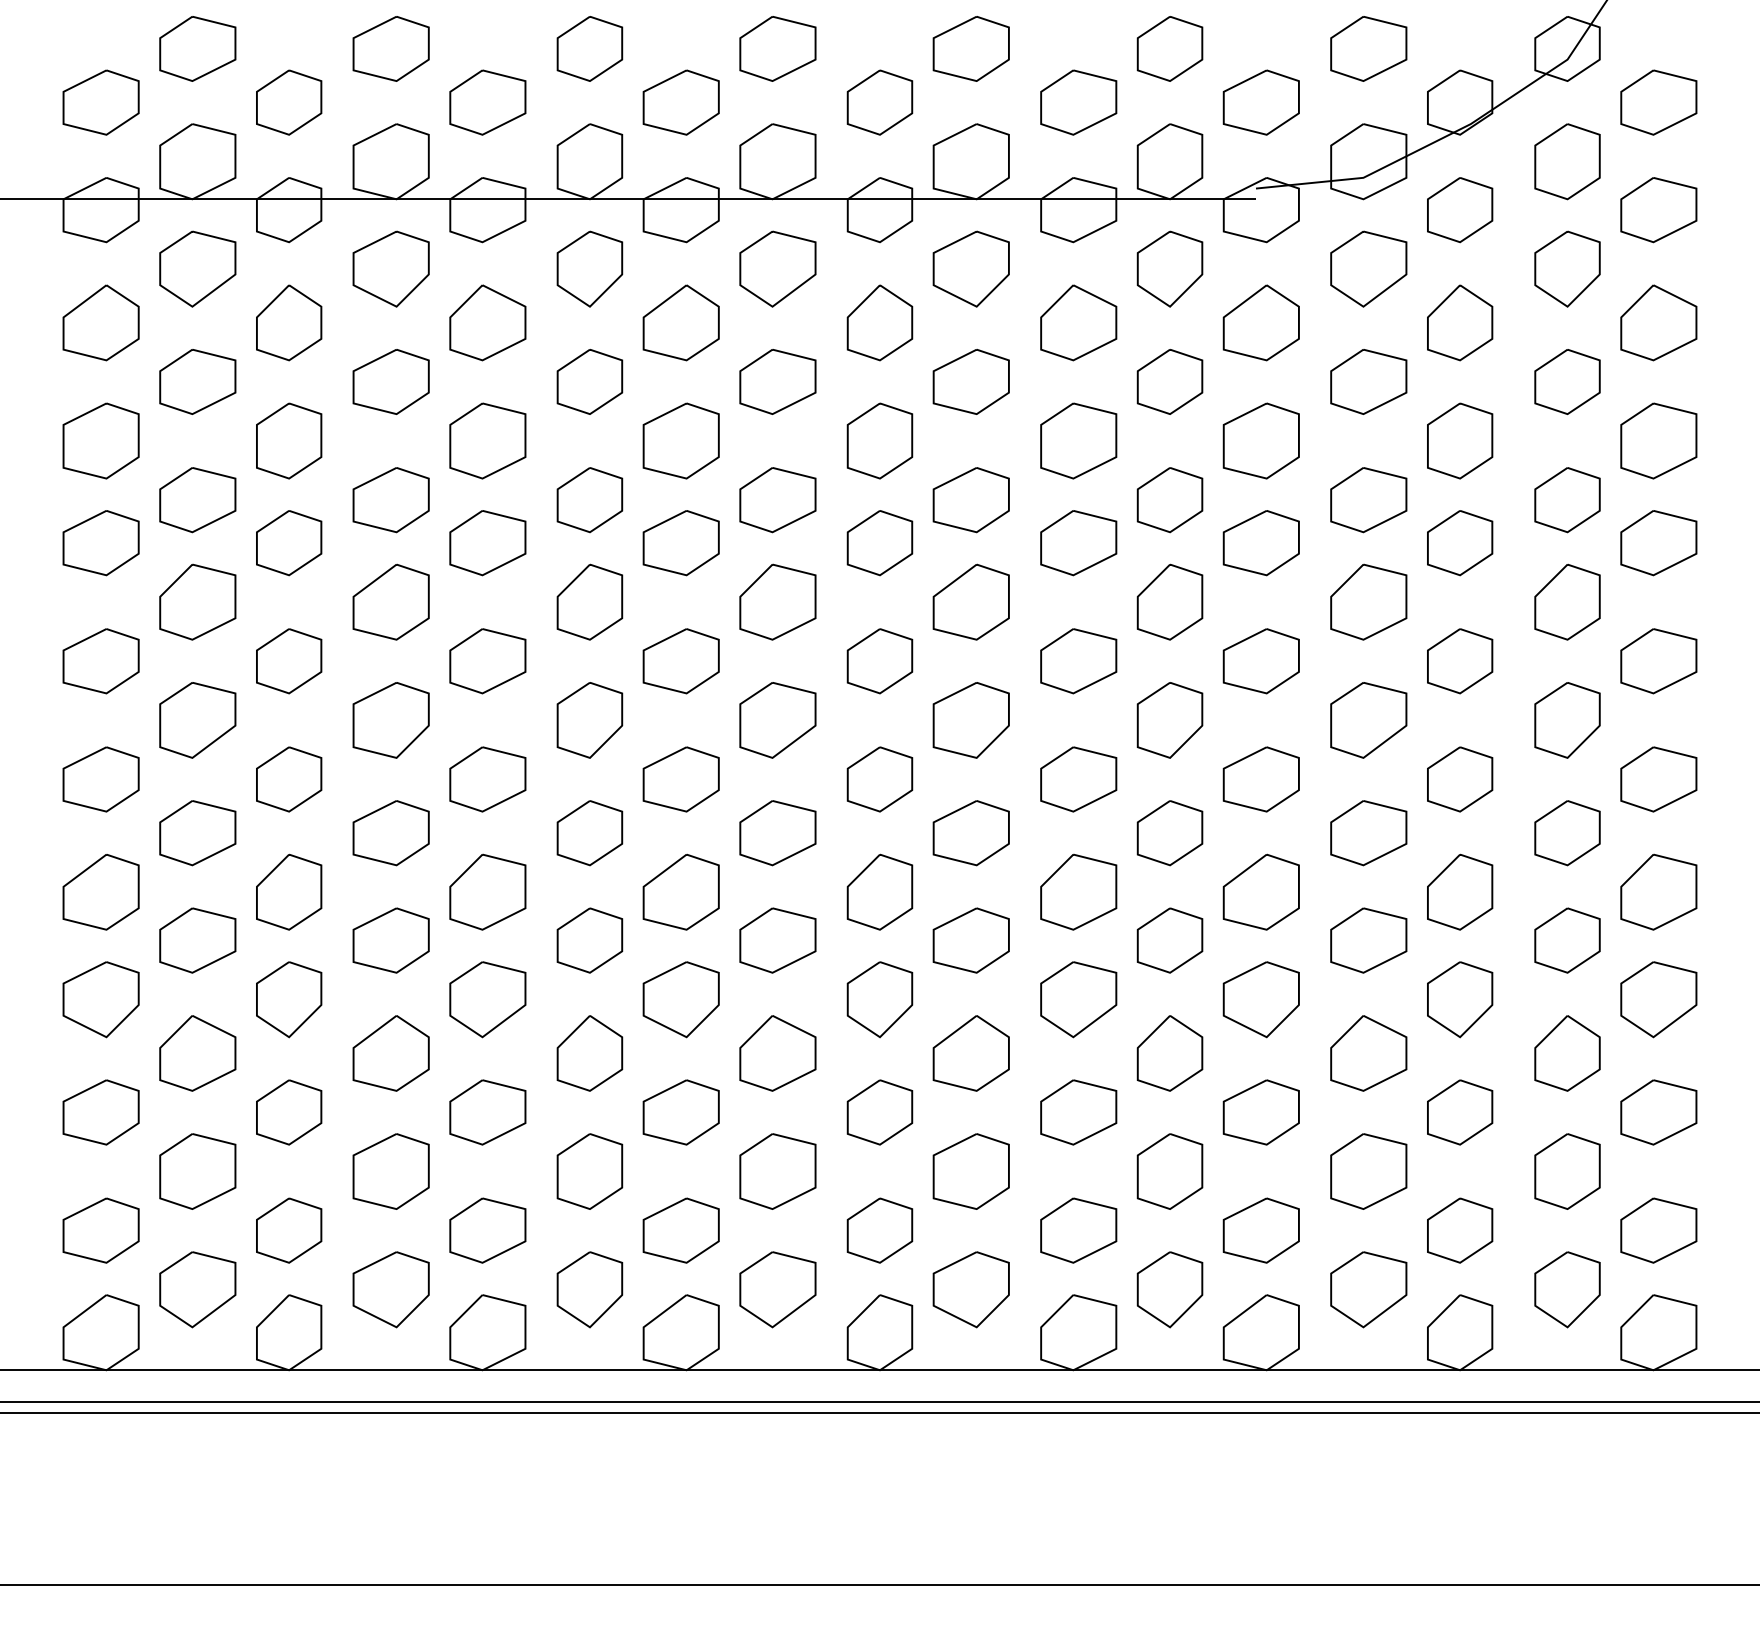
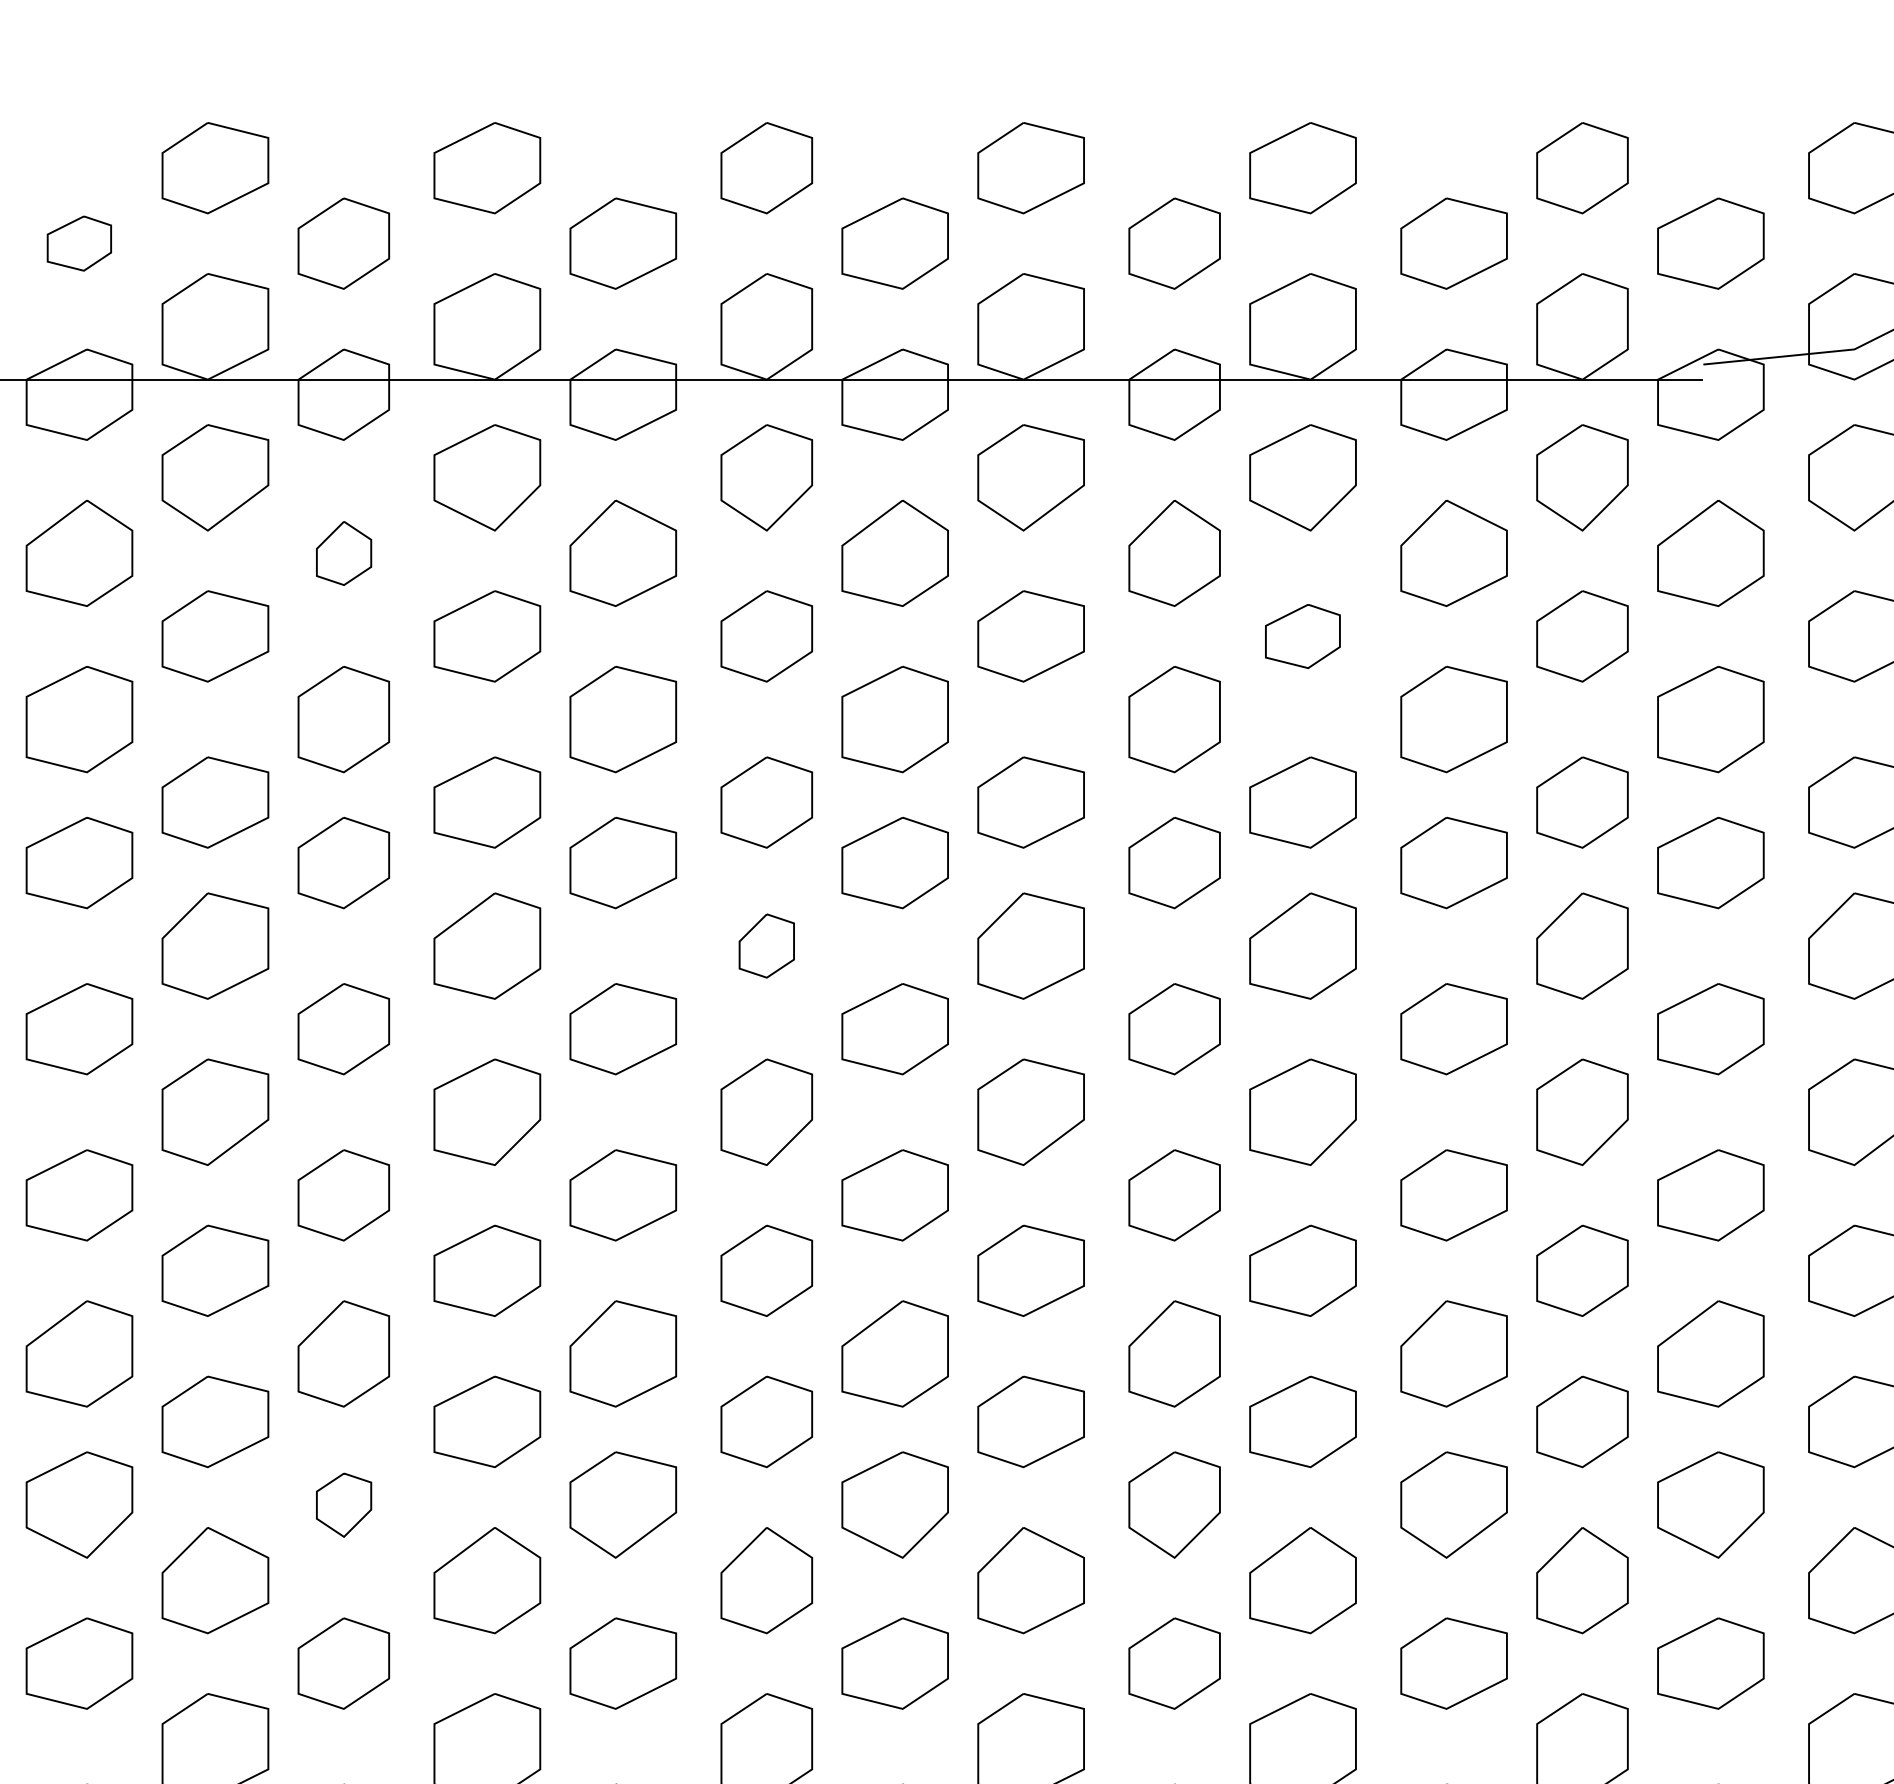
part: (100, 102) -> (78, 243), size x0.6
part: (289, 322) -> (344, 552), size x0.6
part: (970, 381) -> (1301, 635), size x0.7
part: (589, 601) -> (766, 945), size x0.6
part: (289, 999) -> (344, 1504), size x0.6

